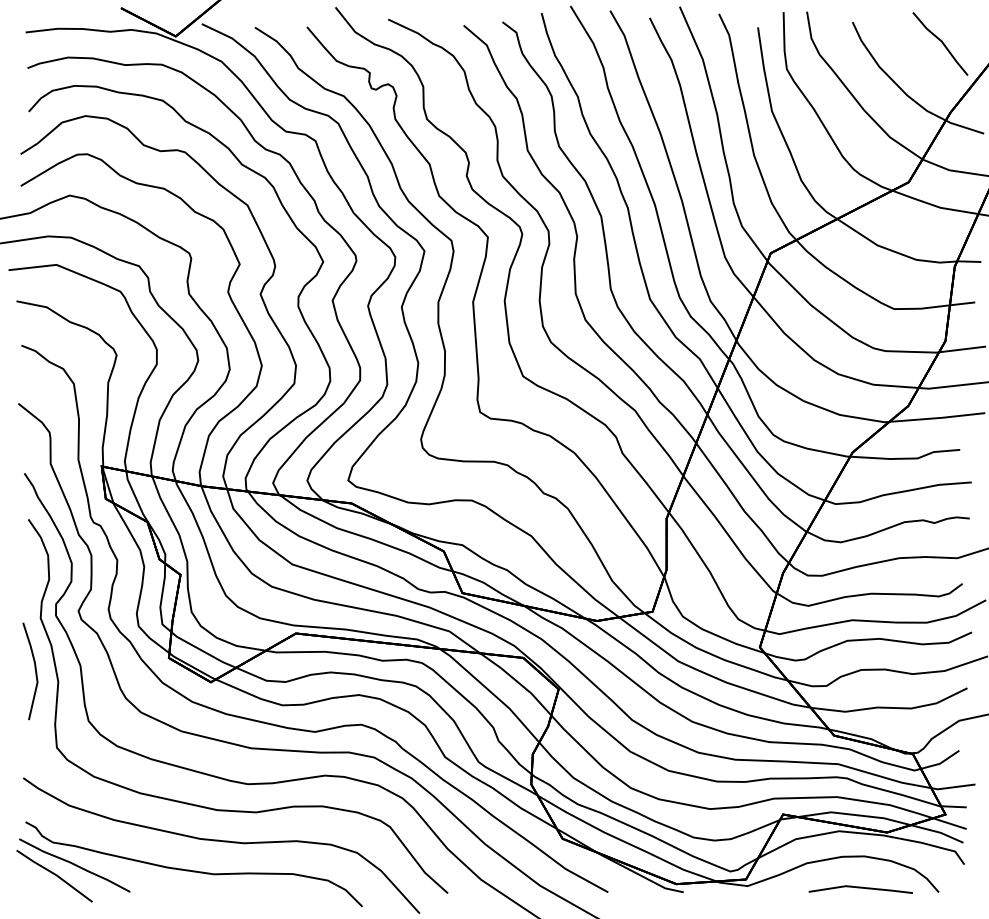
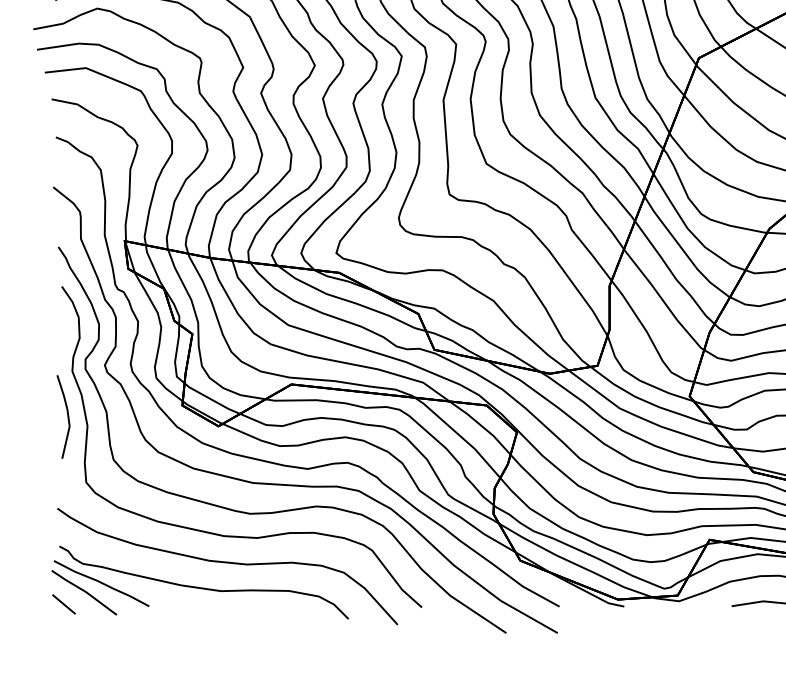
line: (30, 889) -> (63, 604), added

